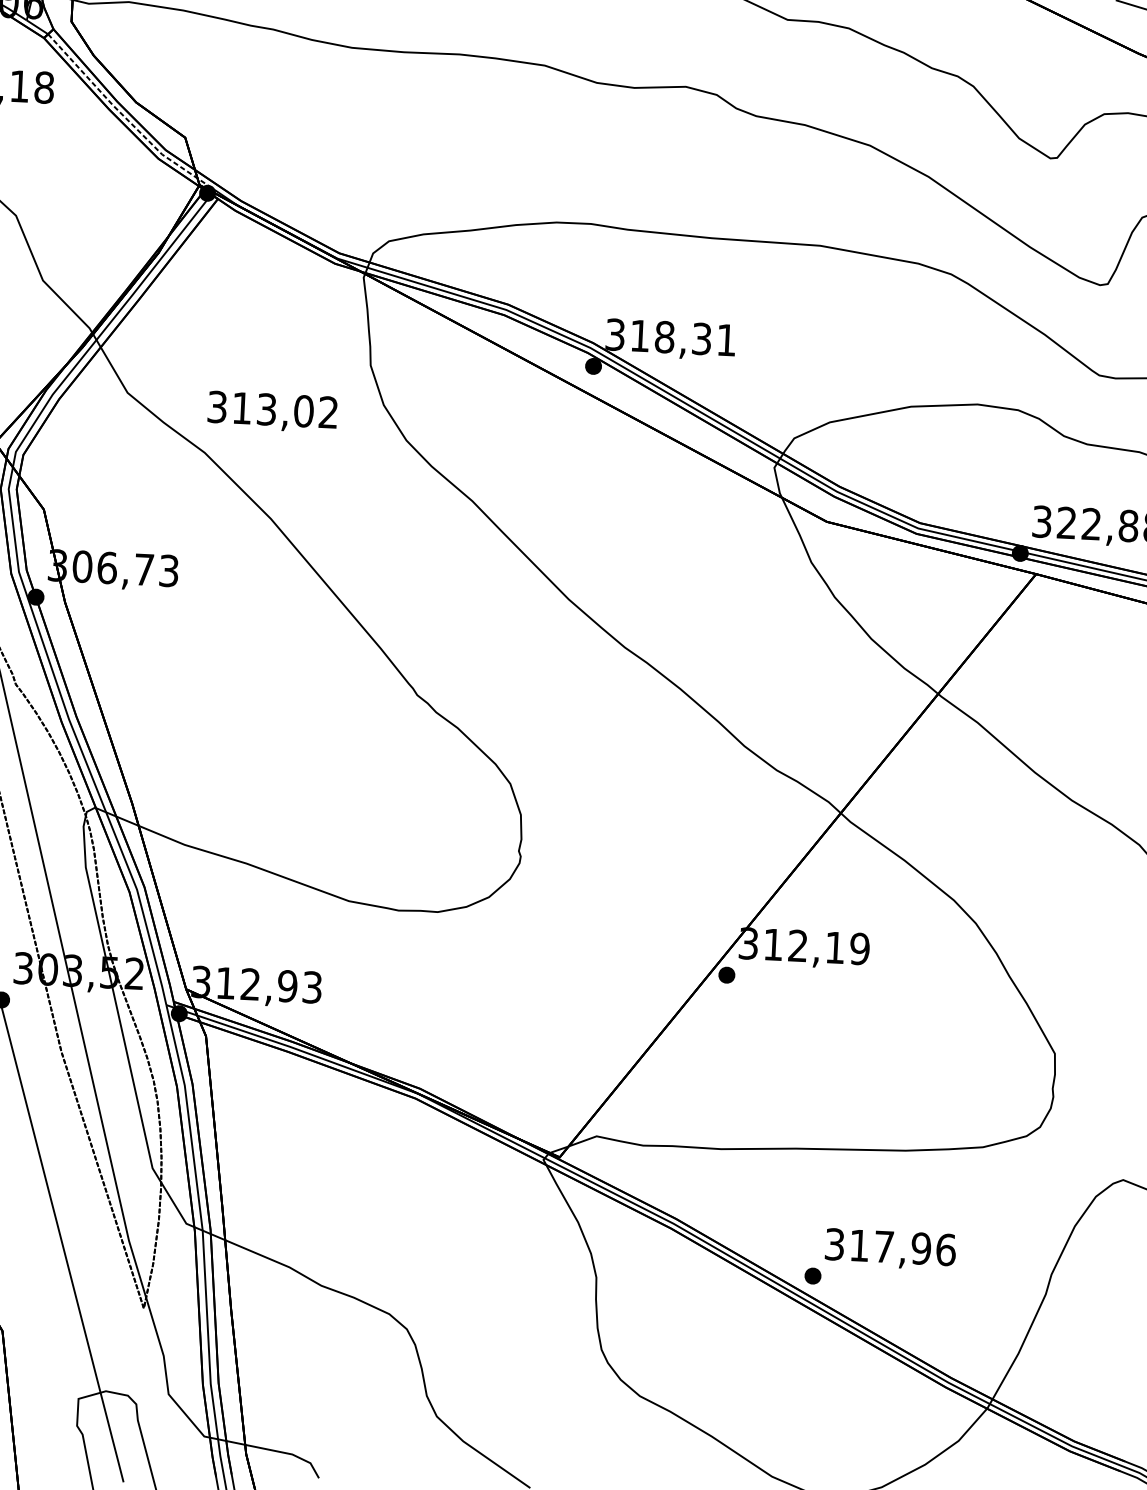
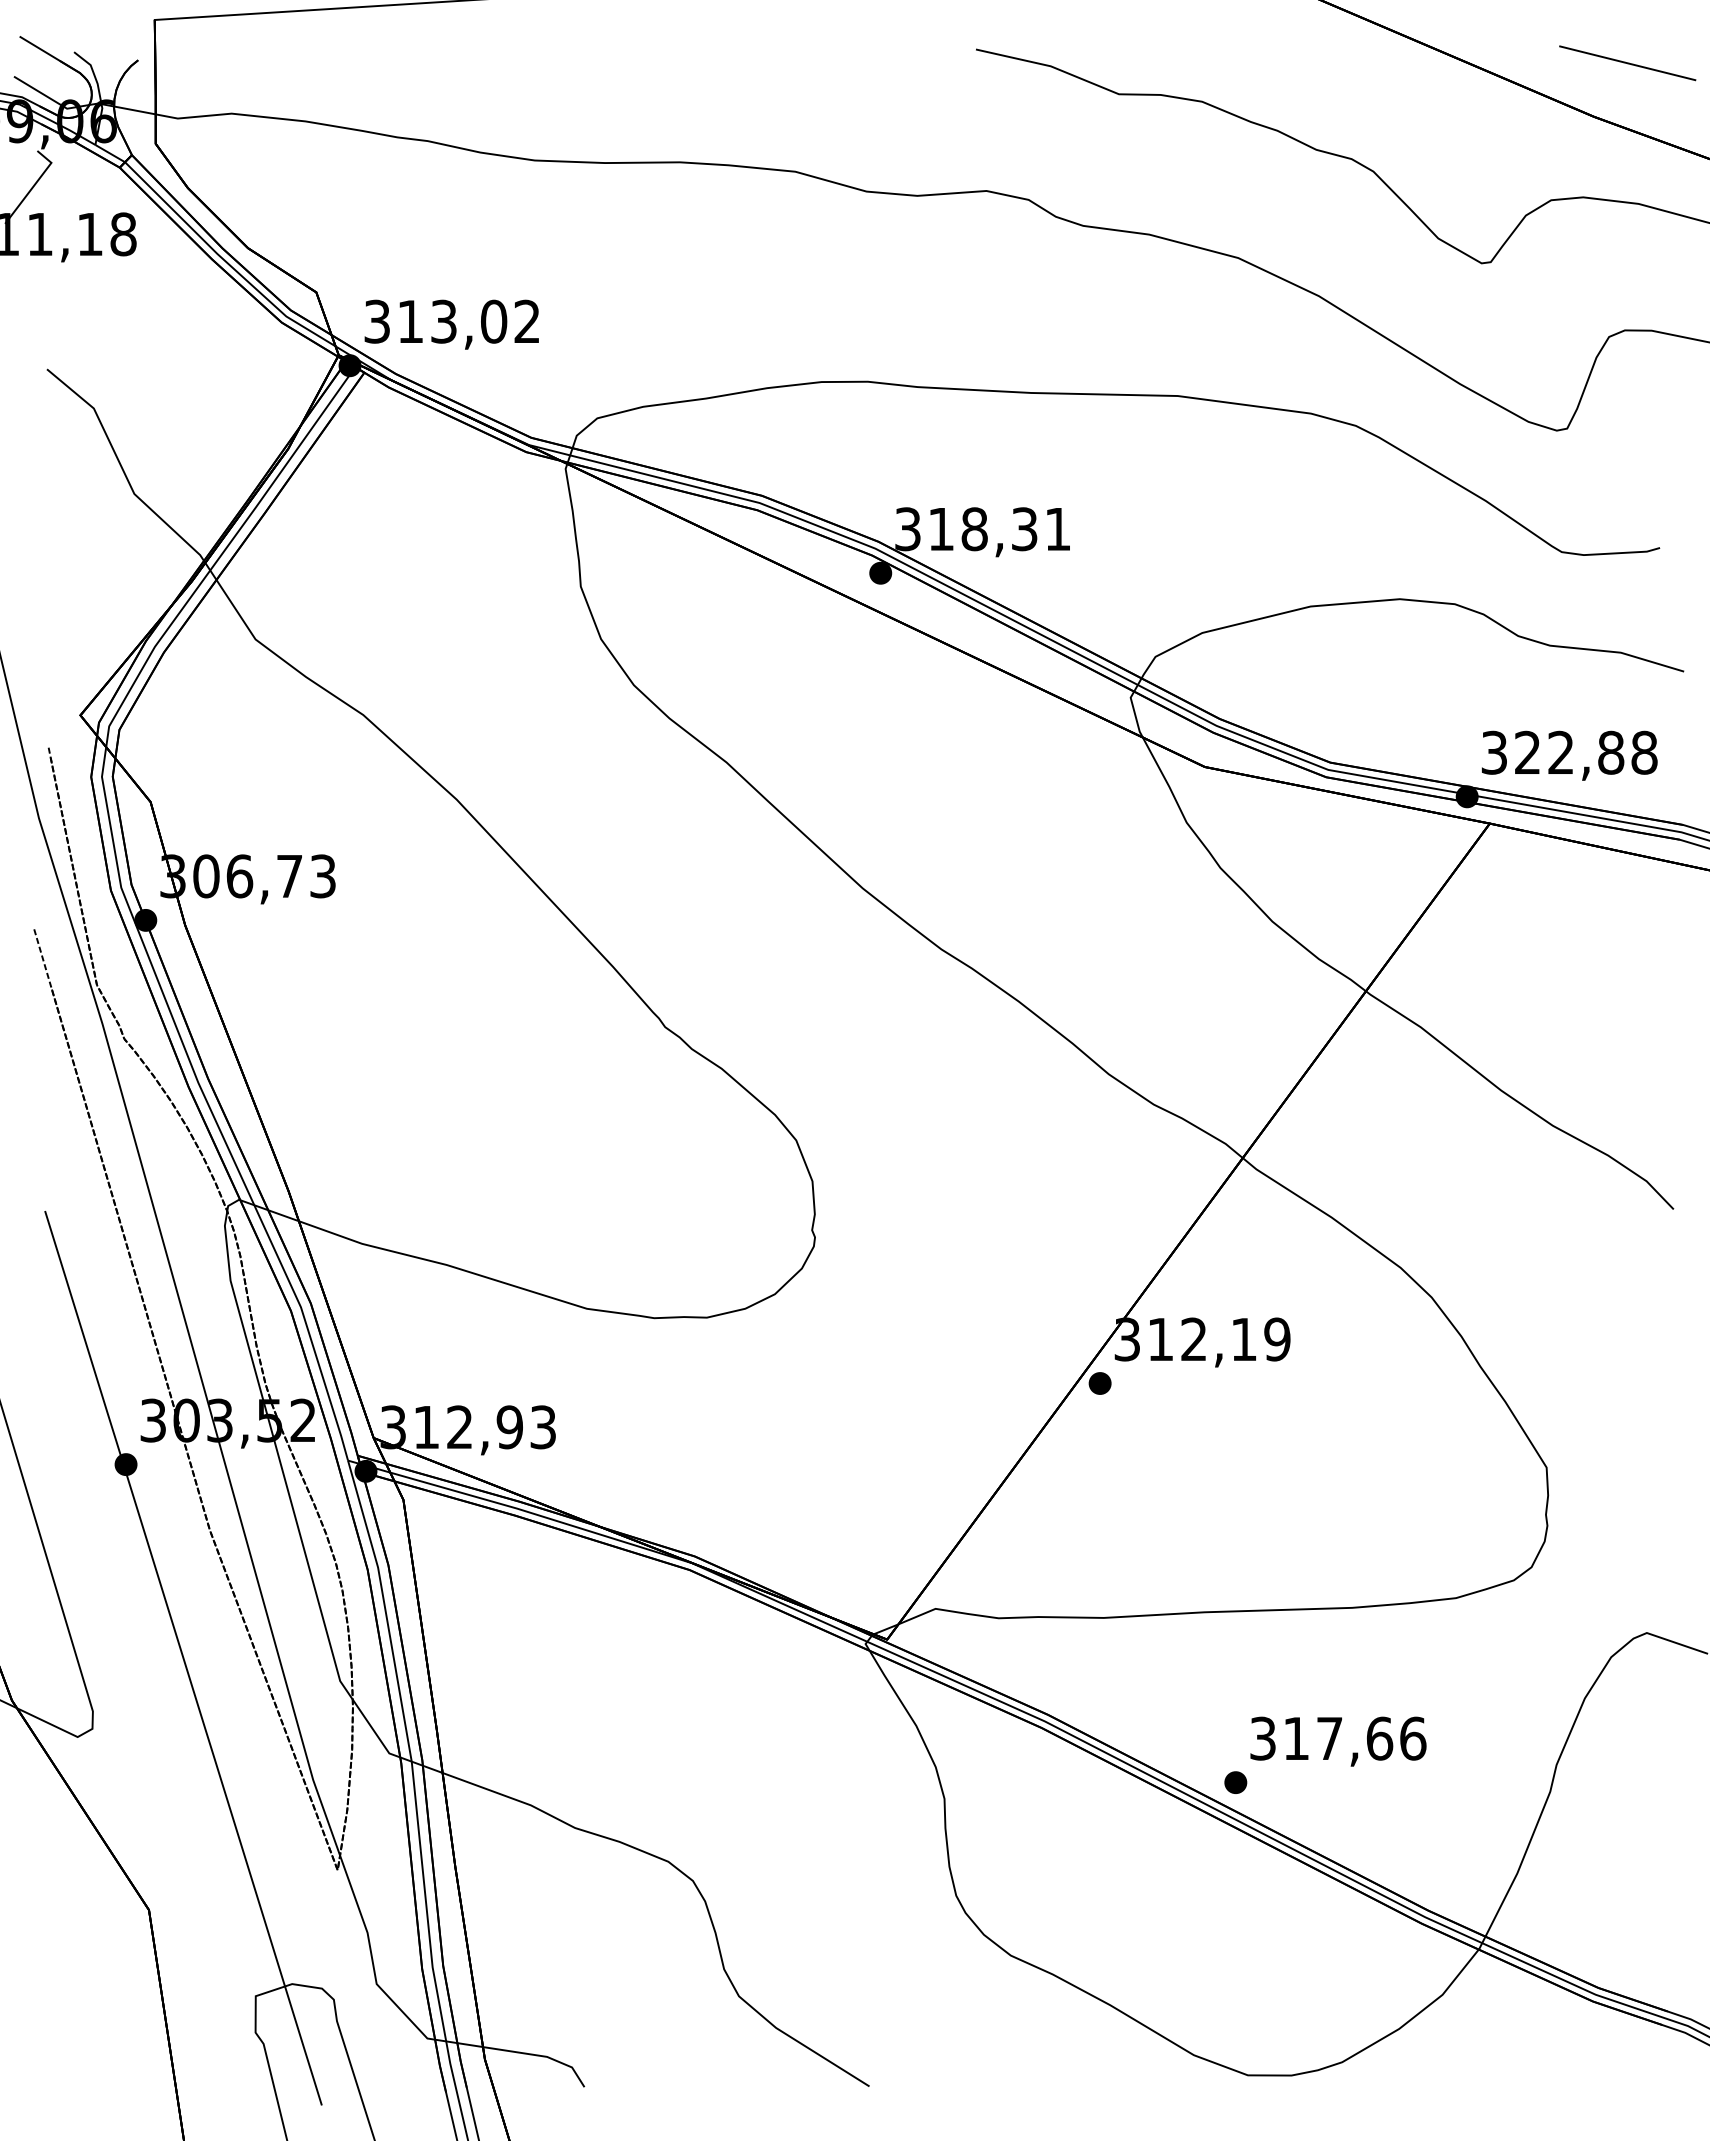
line: (126, 118) -> (235, 270), dashed -> solid
text: (272, 411) -> (451, 324), moved
text: (921, 1248) -> (1379, 1738), 317,96 -> 317,66

